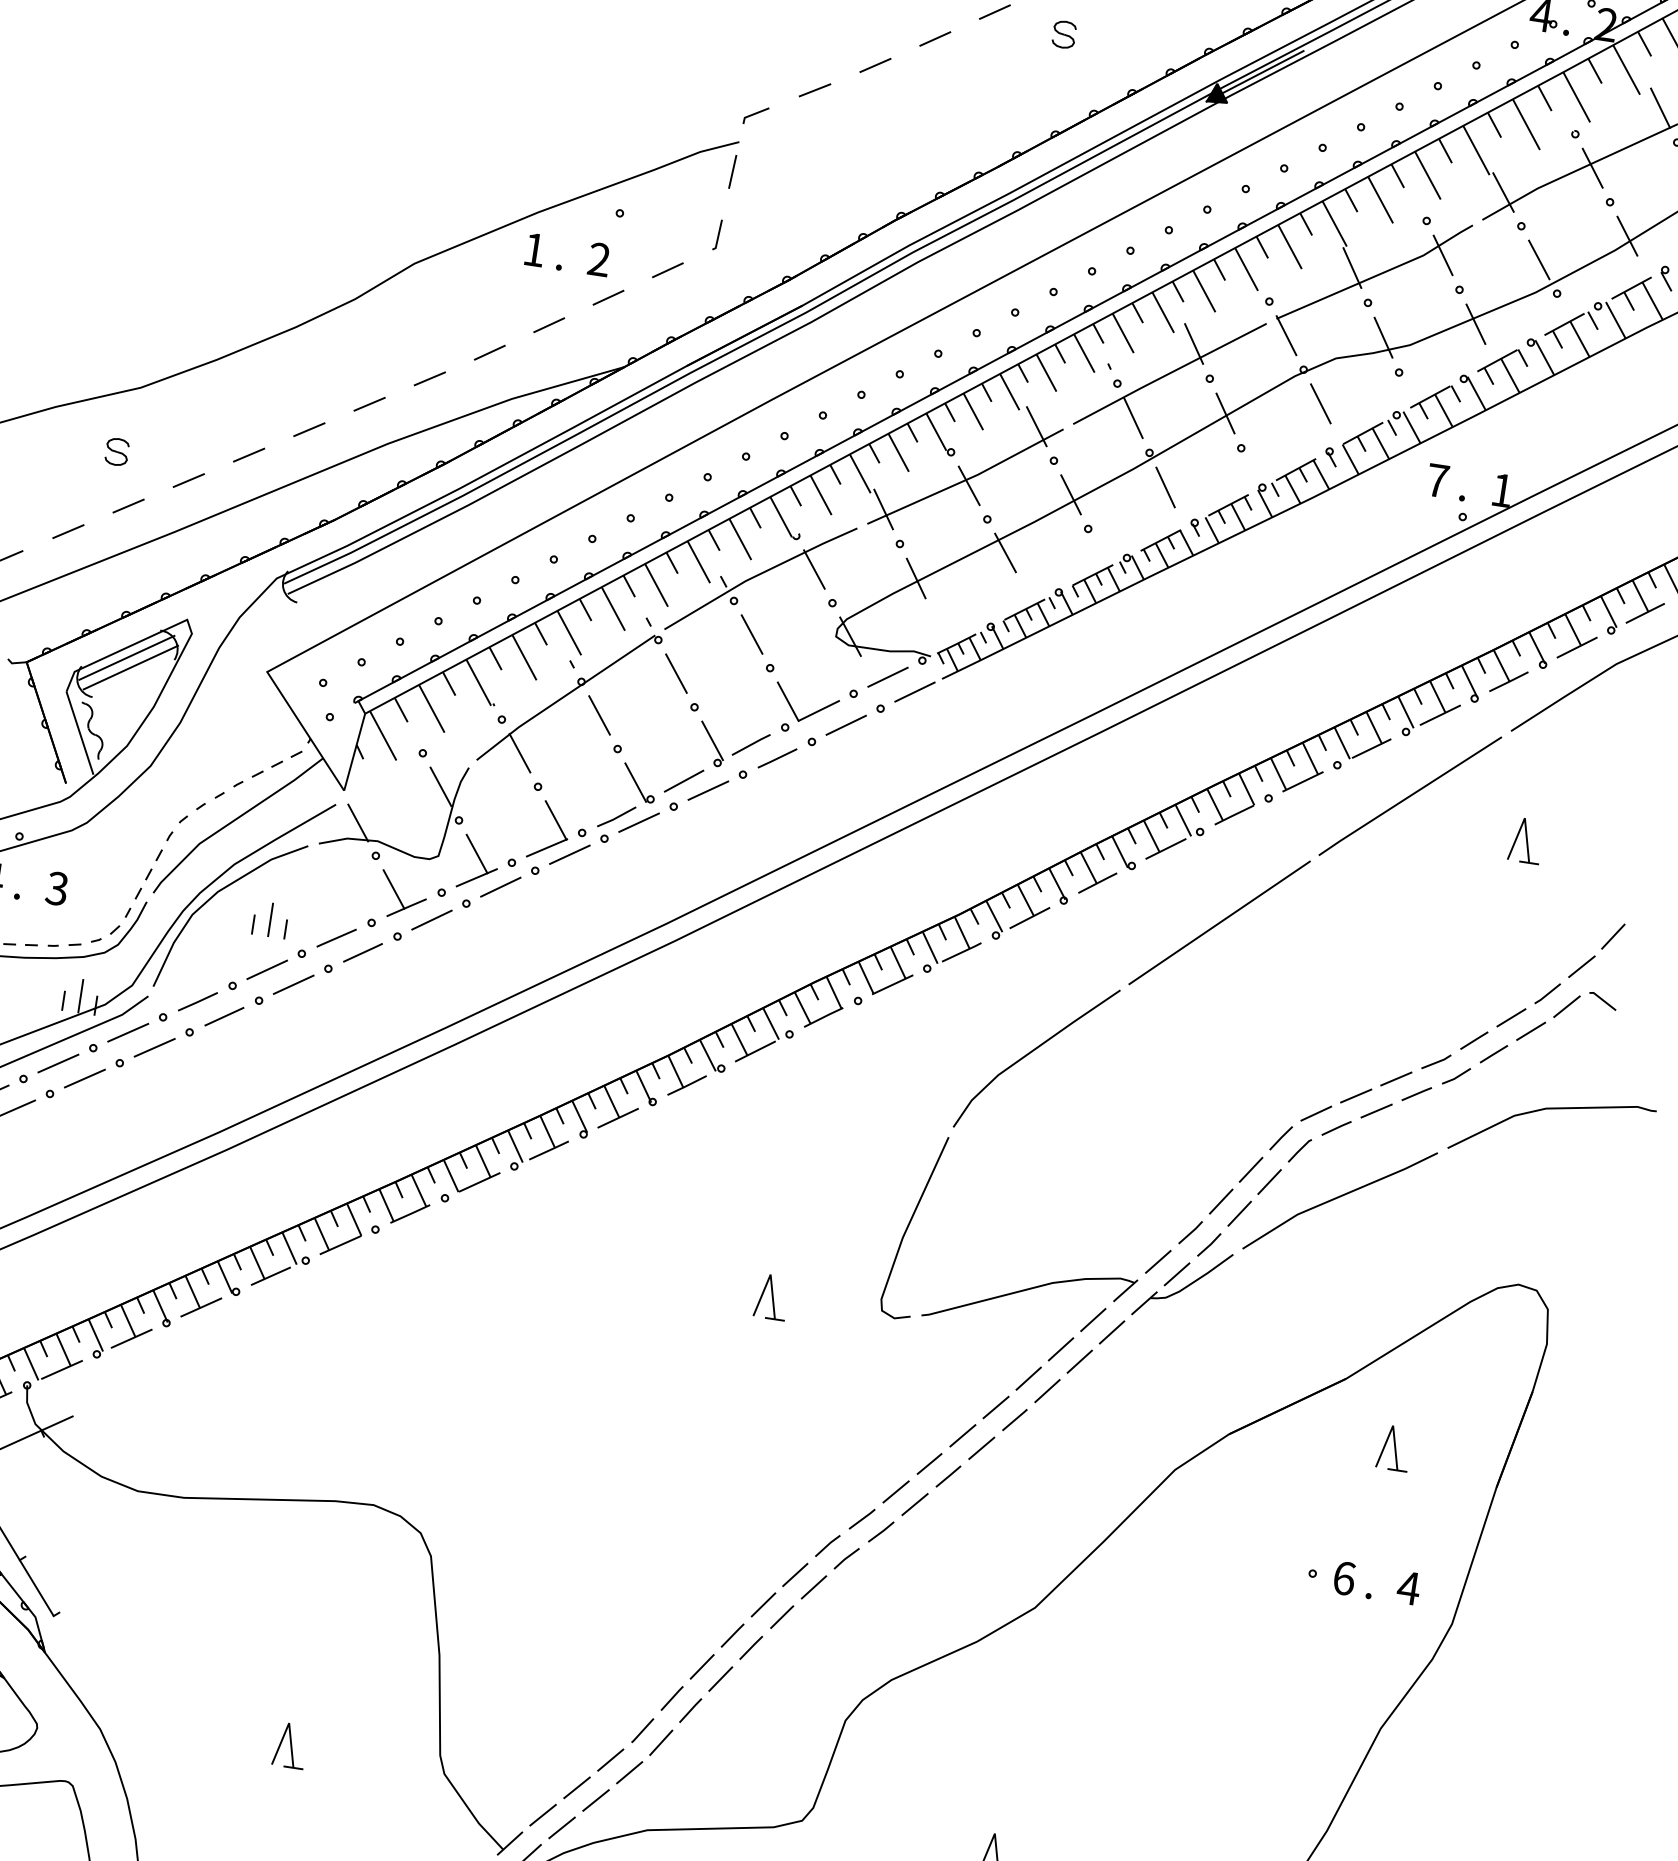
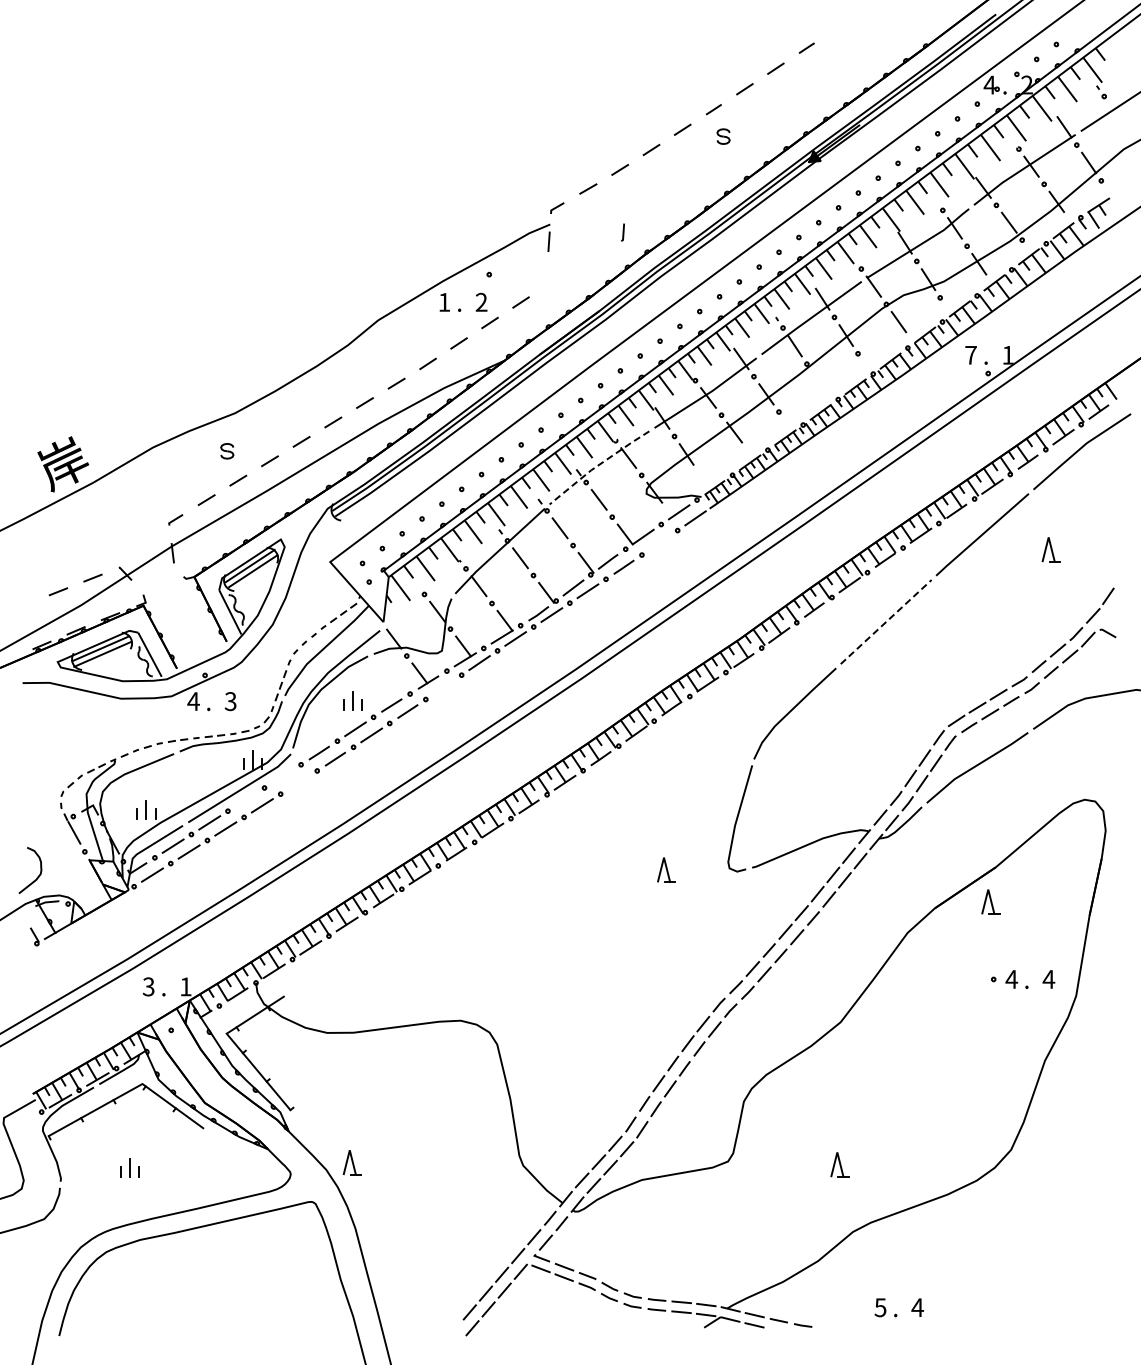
line: (716, 234) -> (622, 232), moved
line: (1165, 486) -> (818, 381), removed
line: (758, 574) -> (597, 465), solid -> dashed
line: (845, 724) -> (659, 542), removed
line: (431, 920) -> (443, 687), removed
line: (1220, 923) -> (886, 622), solid -> dashed
line: (127, 1032) -> (282, 776), removed
line: (153, 1047) -> (298, 782), removed
line: (57, 1063) -> (245, 799), removed
part: (1393, 1447) -> (990, 901), moved
text: (1343, 1578) -> (1011, 979), 6 -> 4
part: (288, 1744) -> (351, 1162), moved

